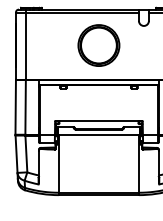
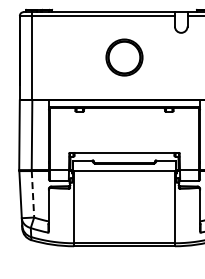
part: (98, 45) -> (124, 57), size x0.7
line: (26, 154) -> (33, 194), solid -> dashed

